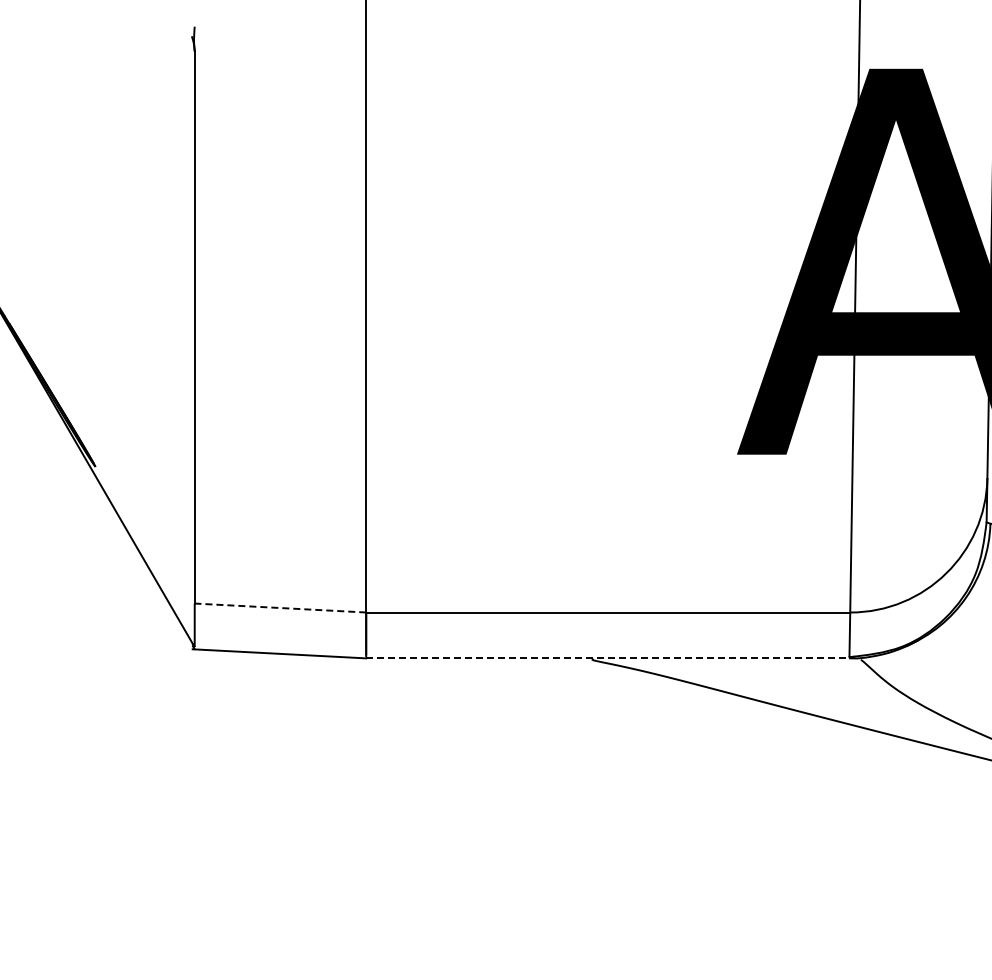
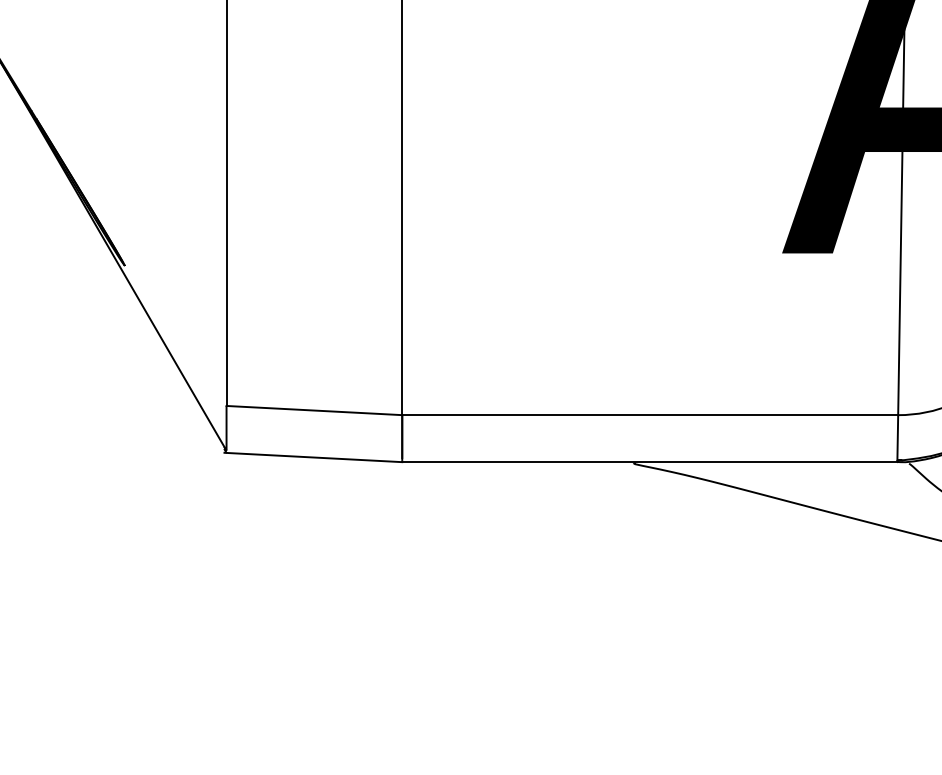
line: (280, 608) -> (314, 411), dashed -> solid
line: (608, 658) -> (650, 462), dashed -> solid

